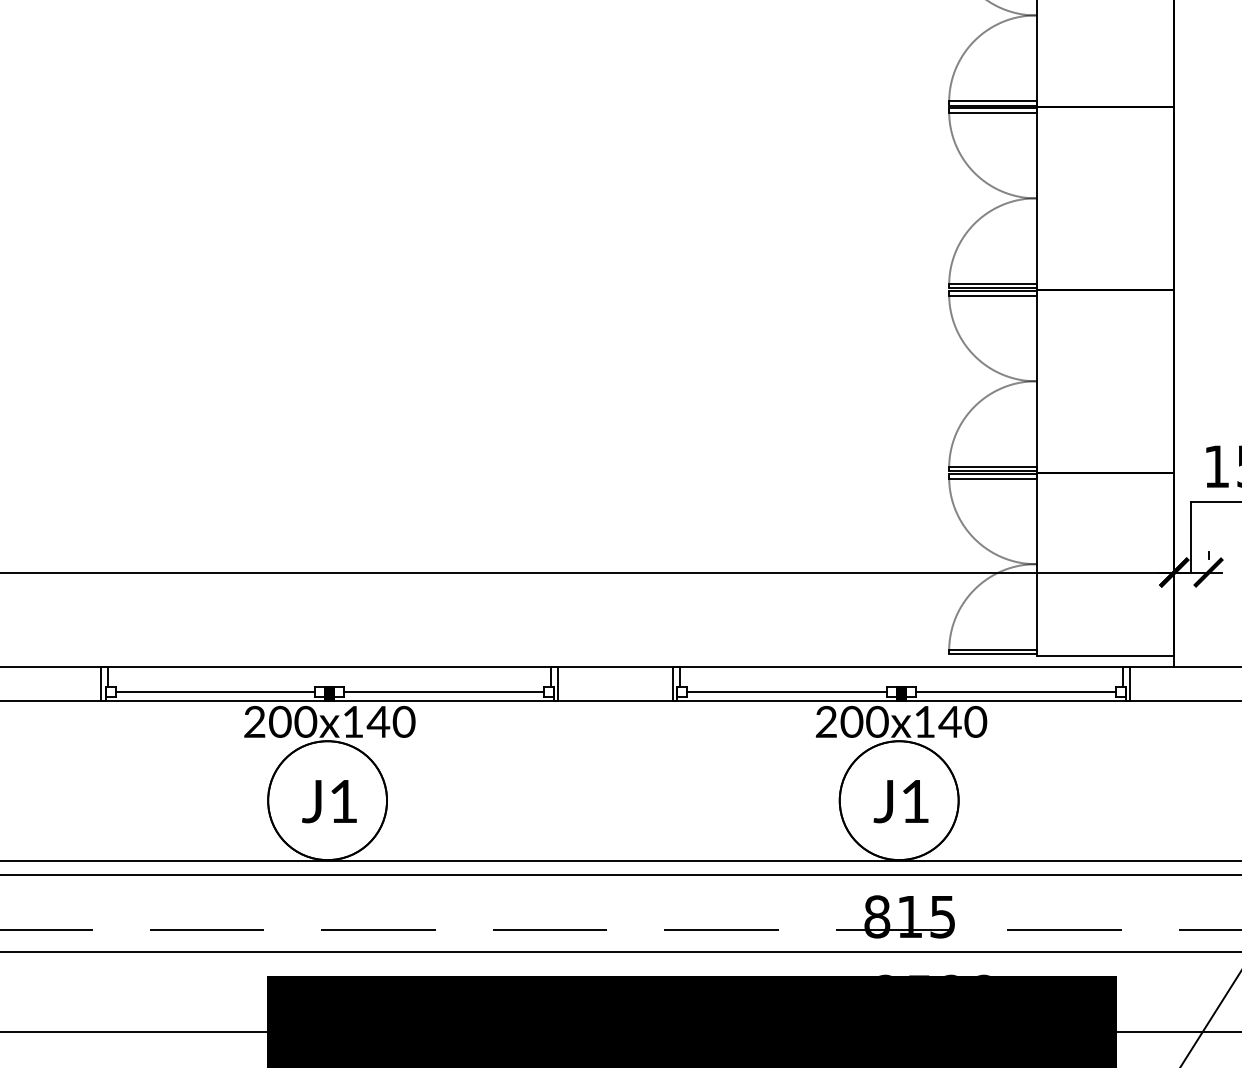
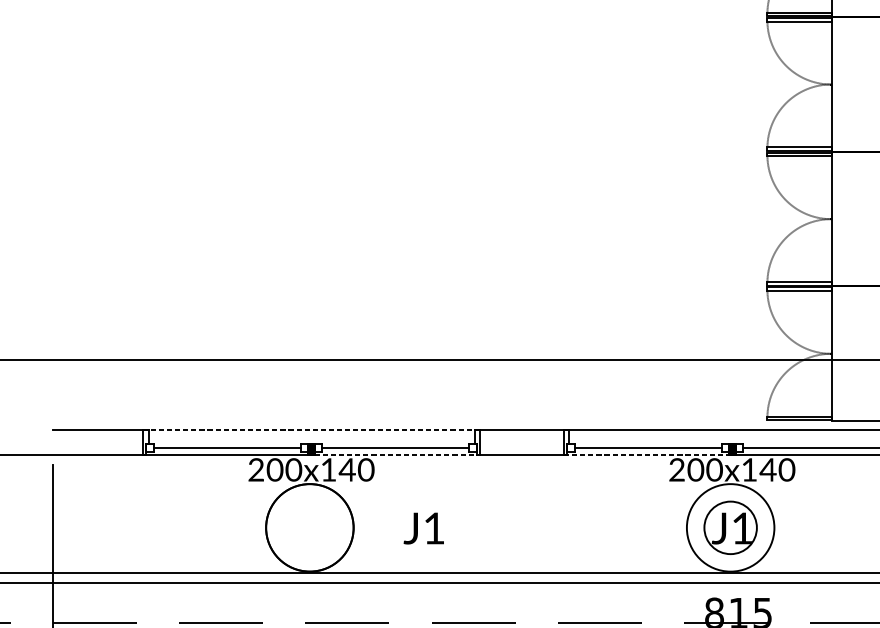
line: (329, 667) -> (311, 429), solid -> dashed
line: (446, 701) -> (397, 454), solid -> dashed
line: (785, 701) -> (646, 454), solid -> dashed
circle: (898, 800) -> (730, 527), size x0.6
text: (329, 801) -> (423, 528), moved

